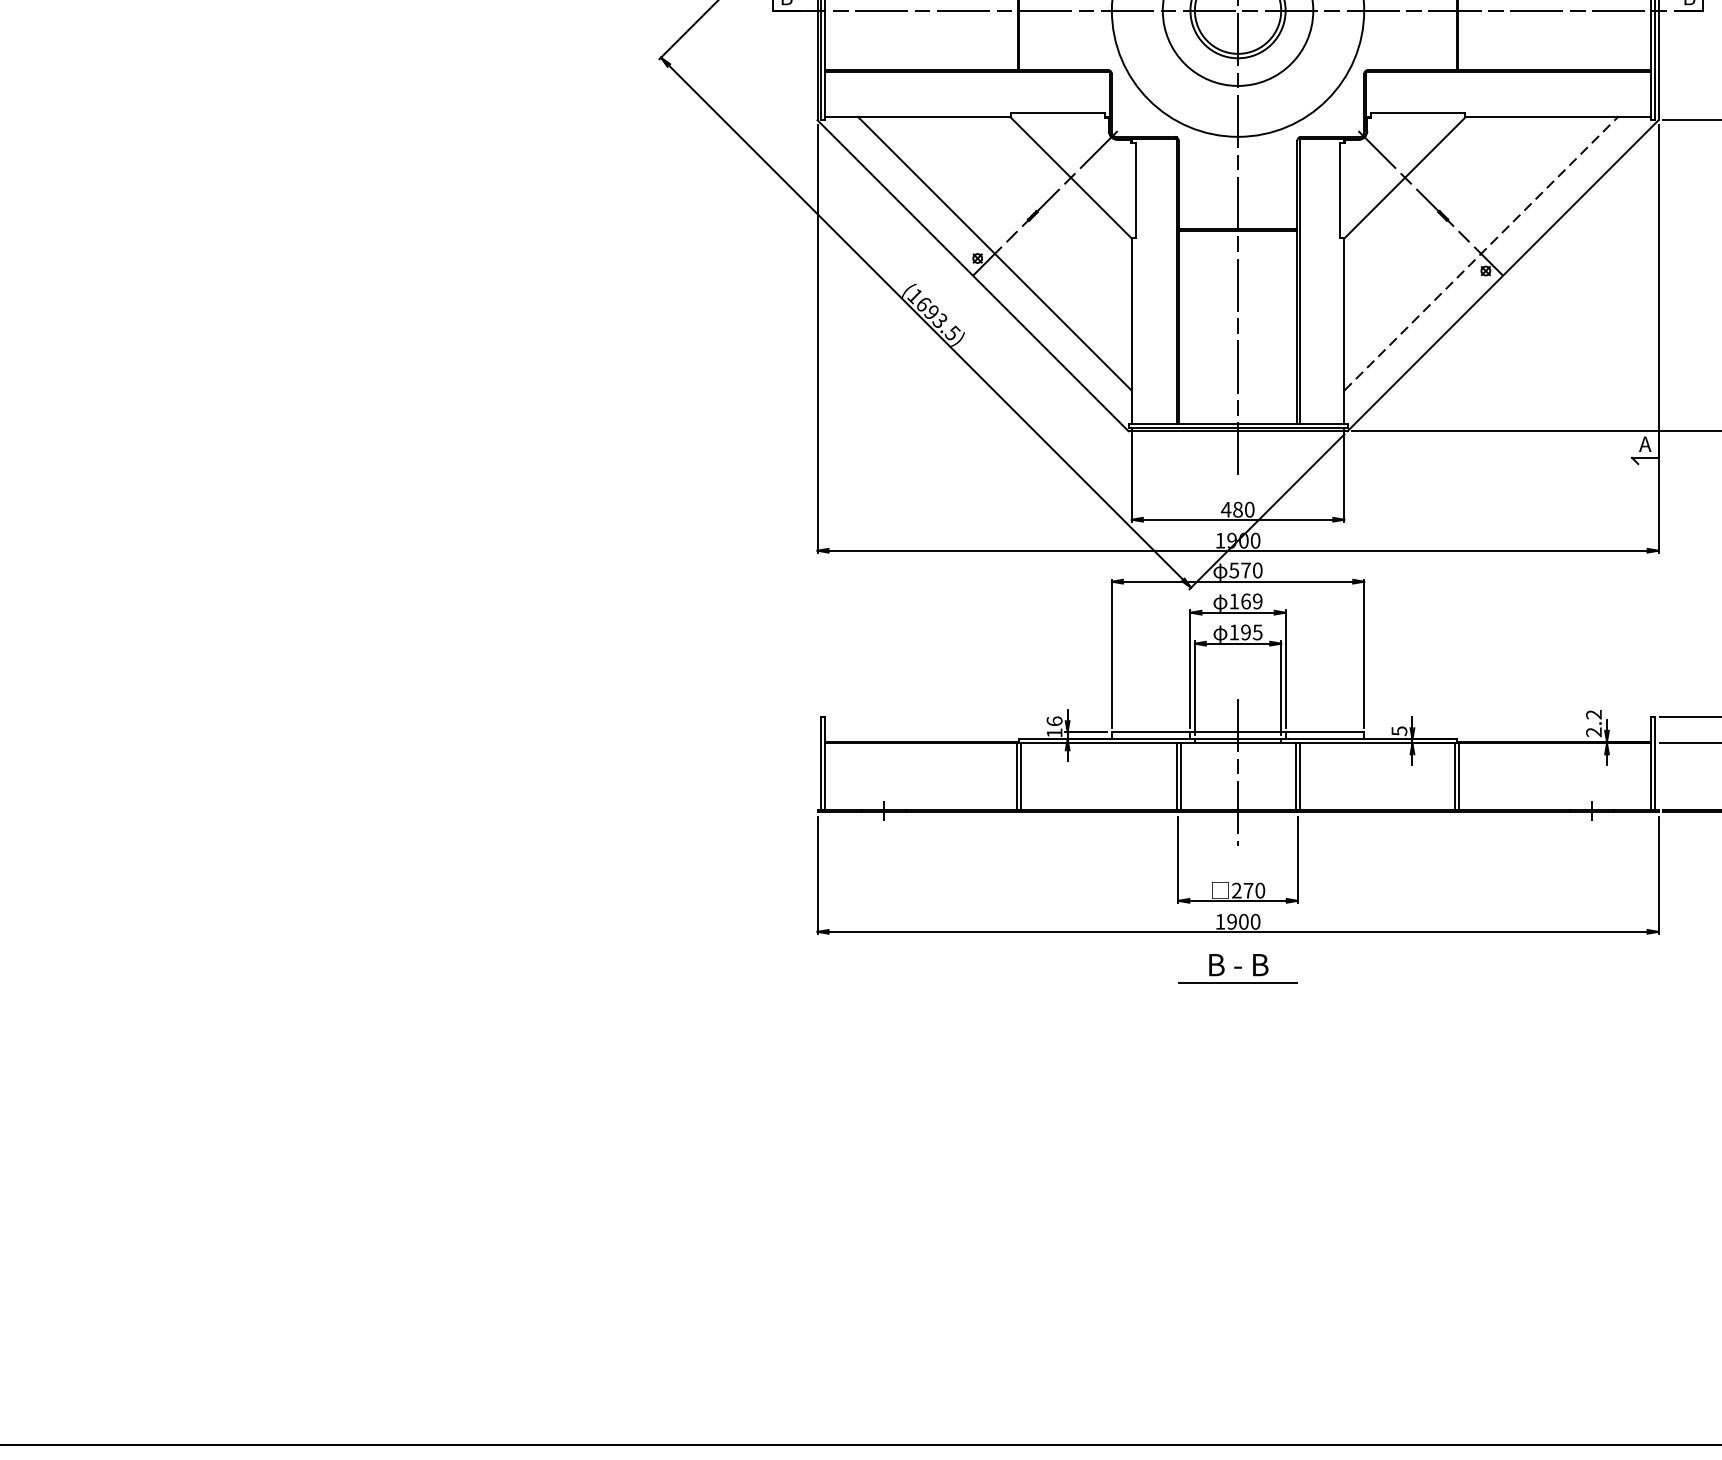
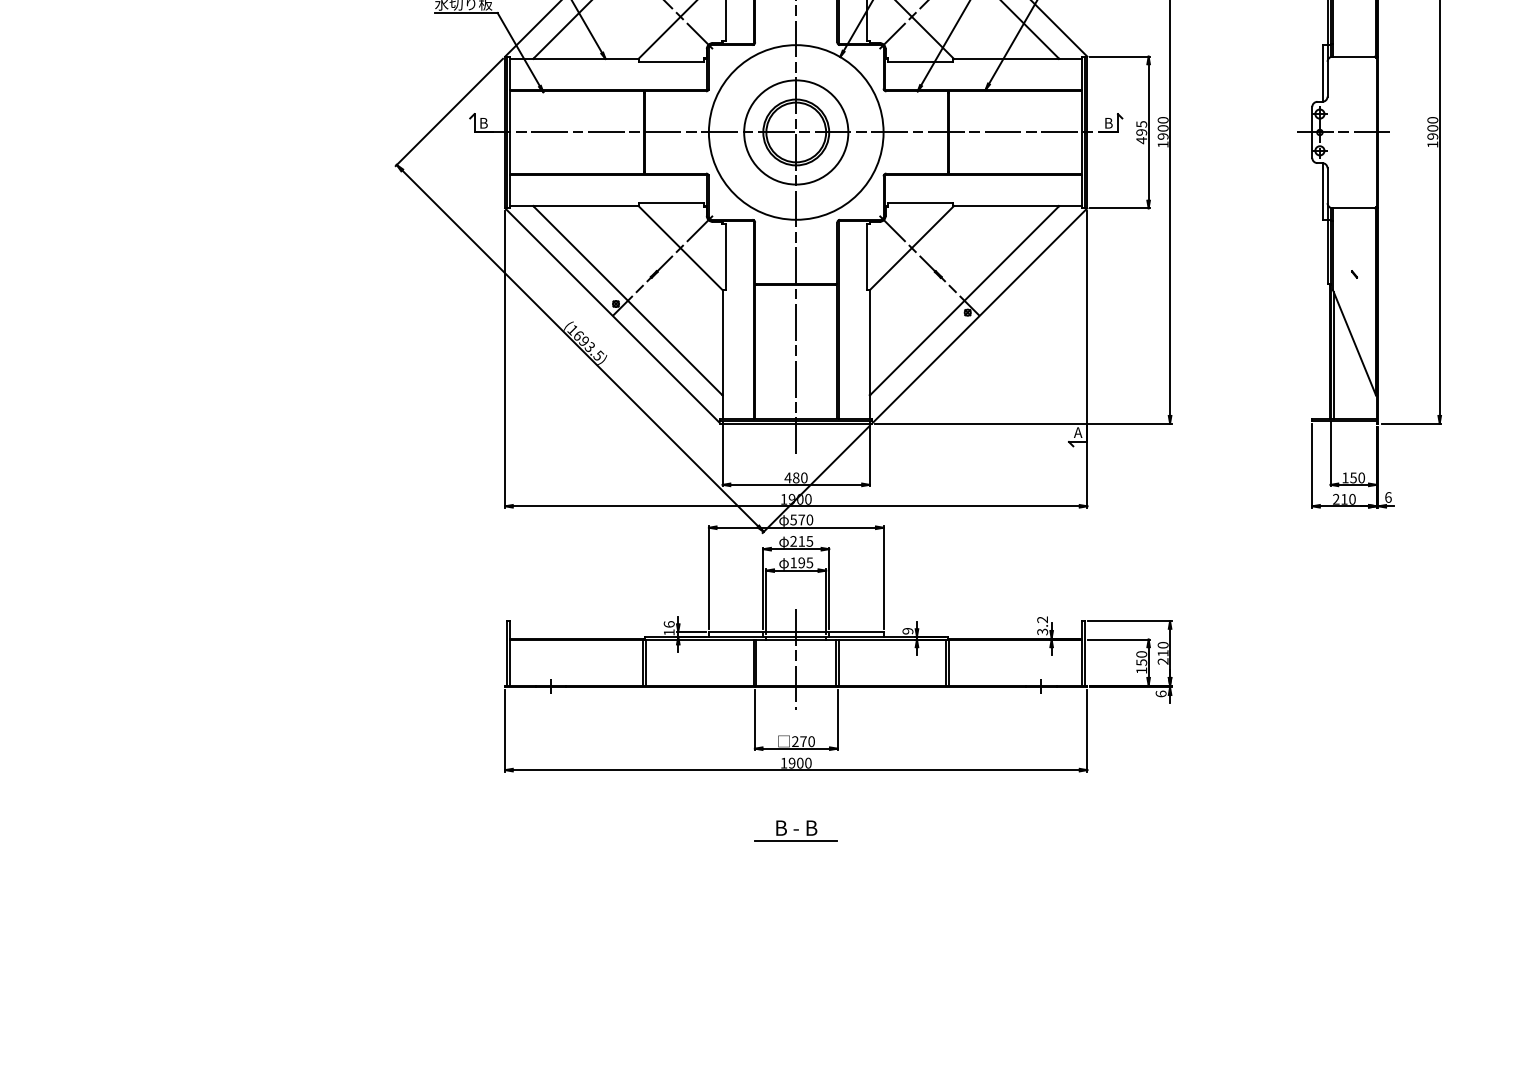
line: (1481, 253) -> (964, 300), dashed -> solid
text: (1245, 601) -> (801, 541), 169 -> 215
text: (1398, 731) -> (907, 631), 5 -> 9
text: (1593, 731) -> (1042, 631), 2.2 -> 3.2
part: (1236, 968) -> (795, 830), moved

